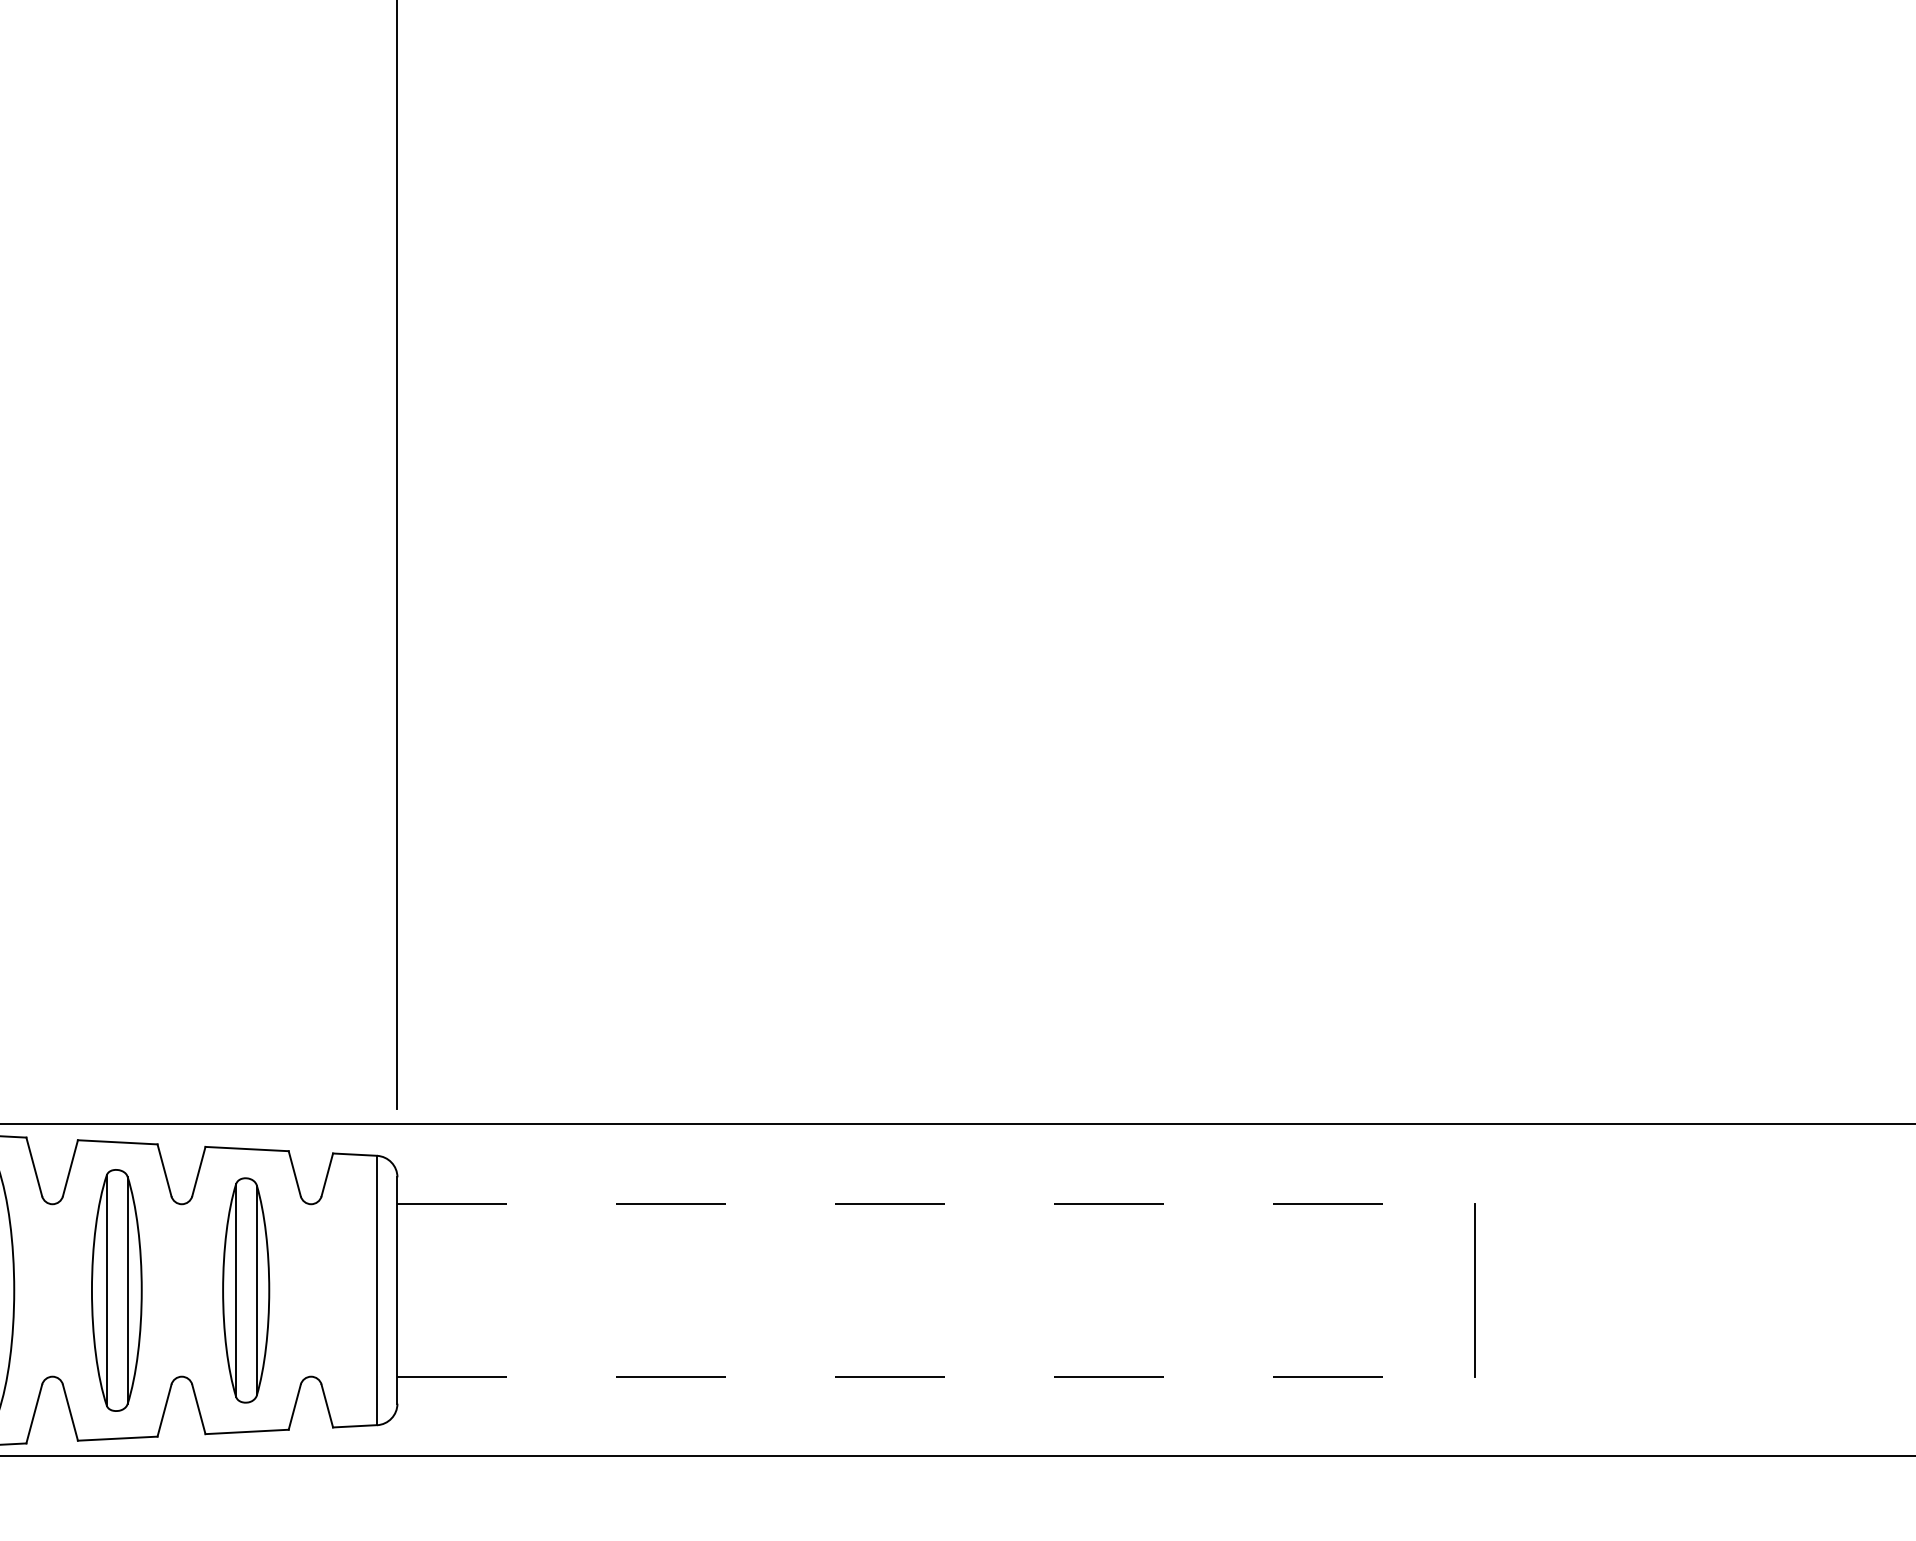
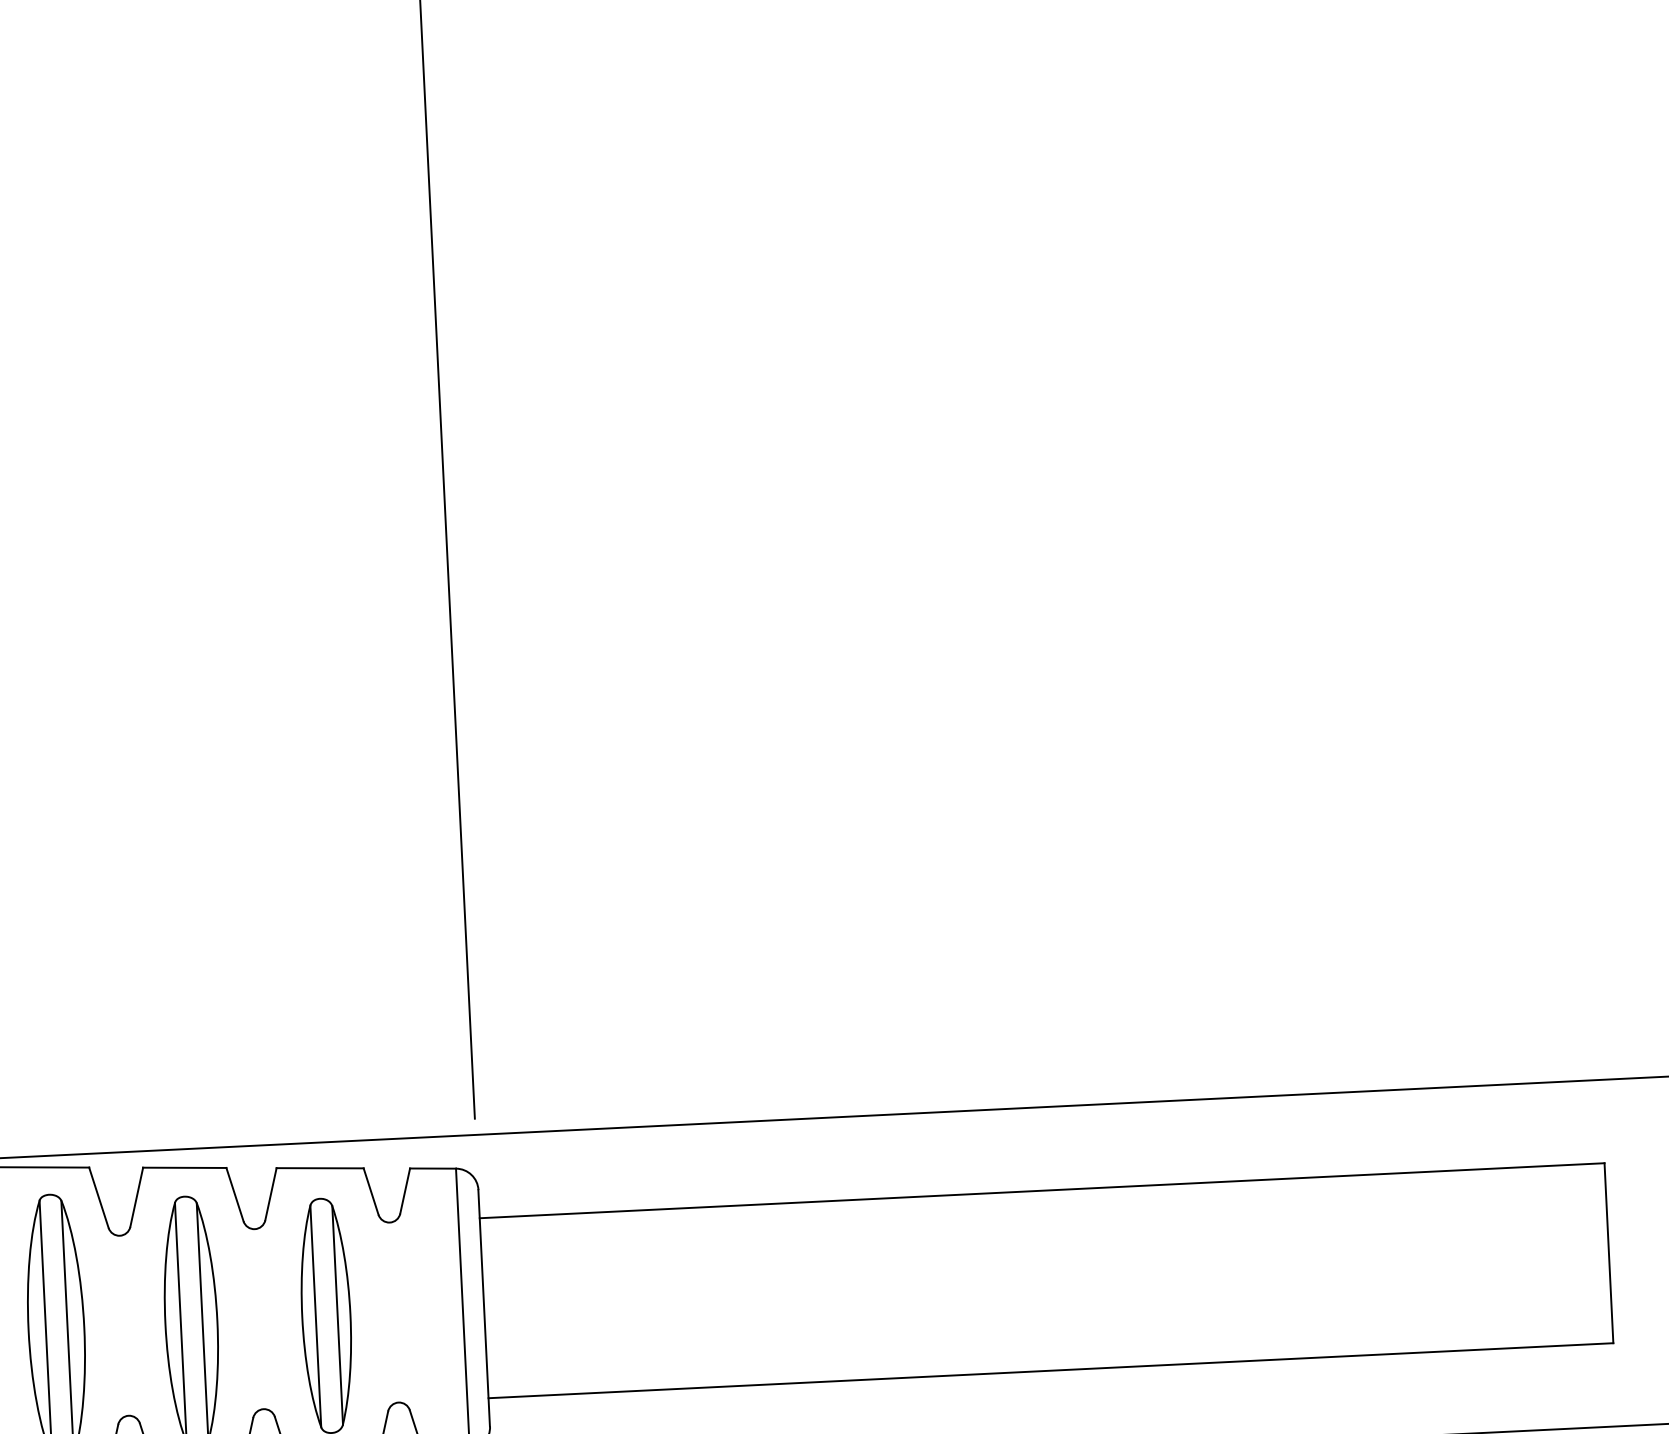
line: (936, 1204) -> (1042, 1190), dashed -> solid
line: (936, 1376) -> (1051, 1370), dashed -> solid

